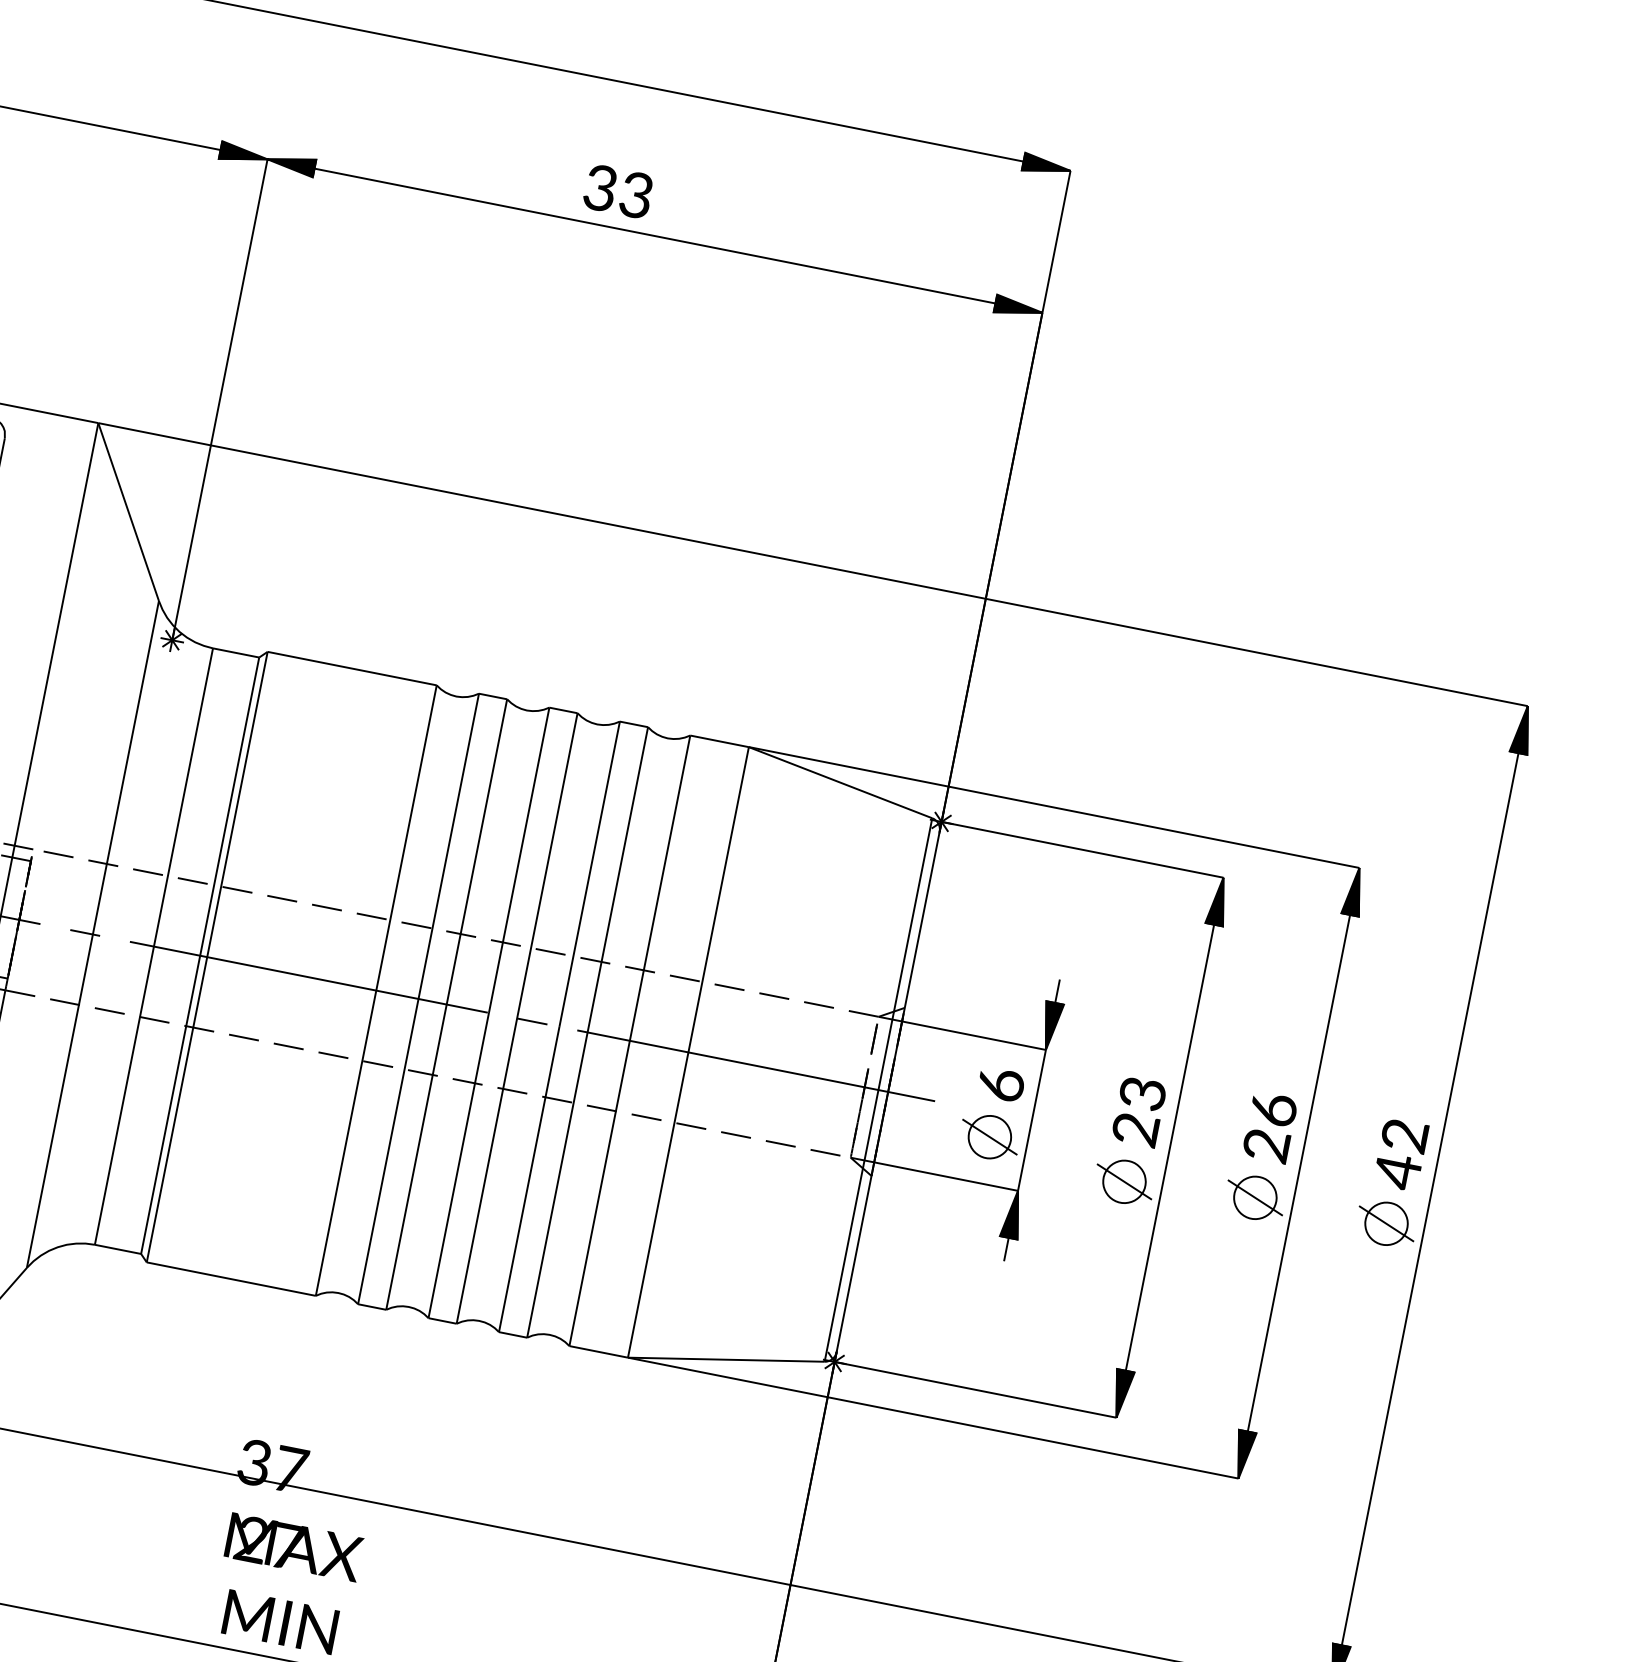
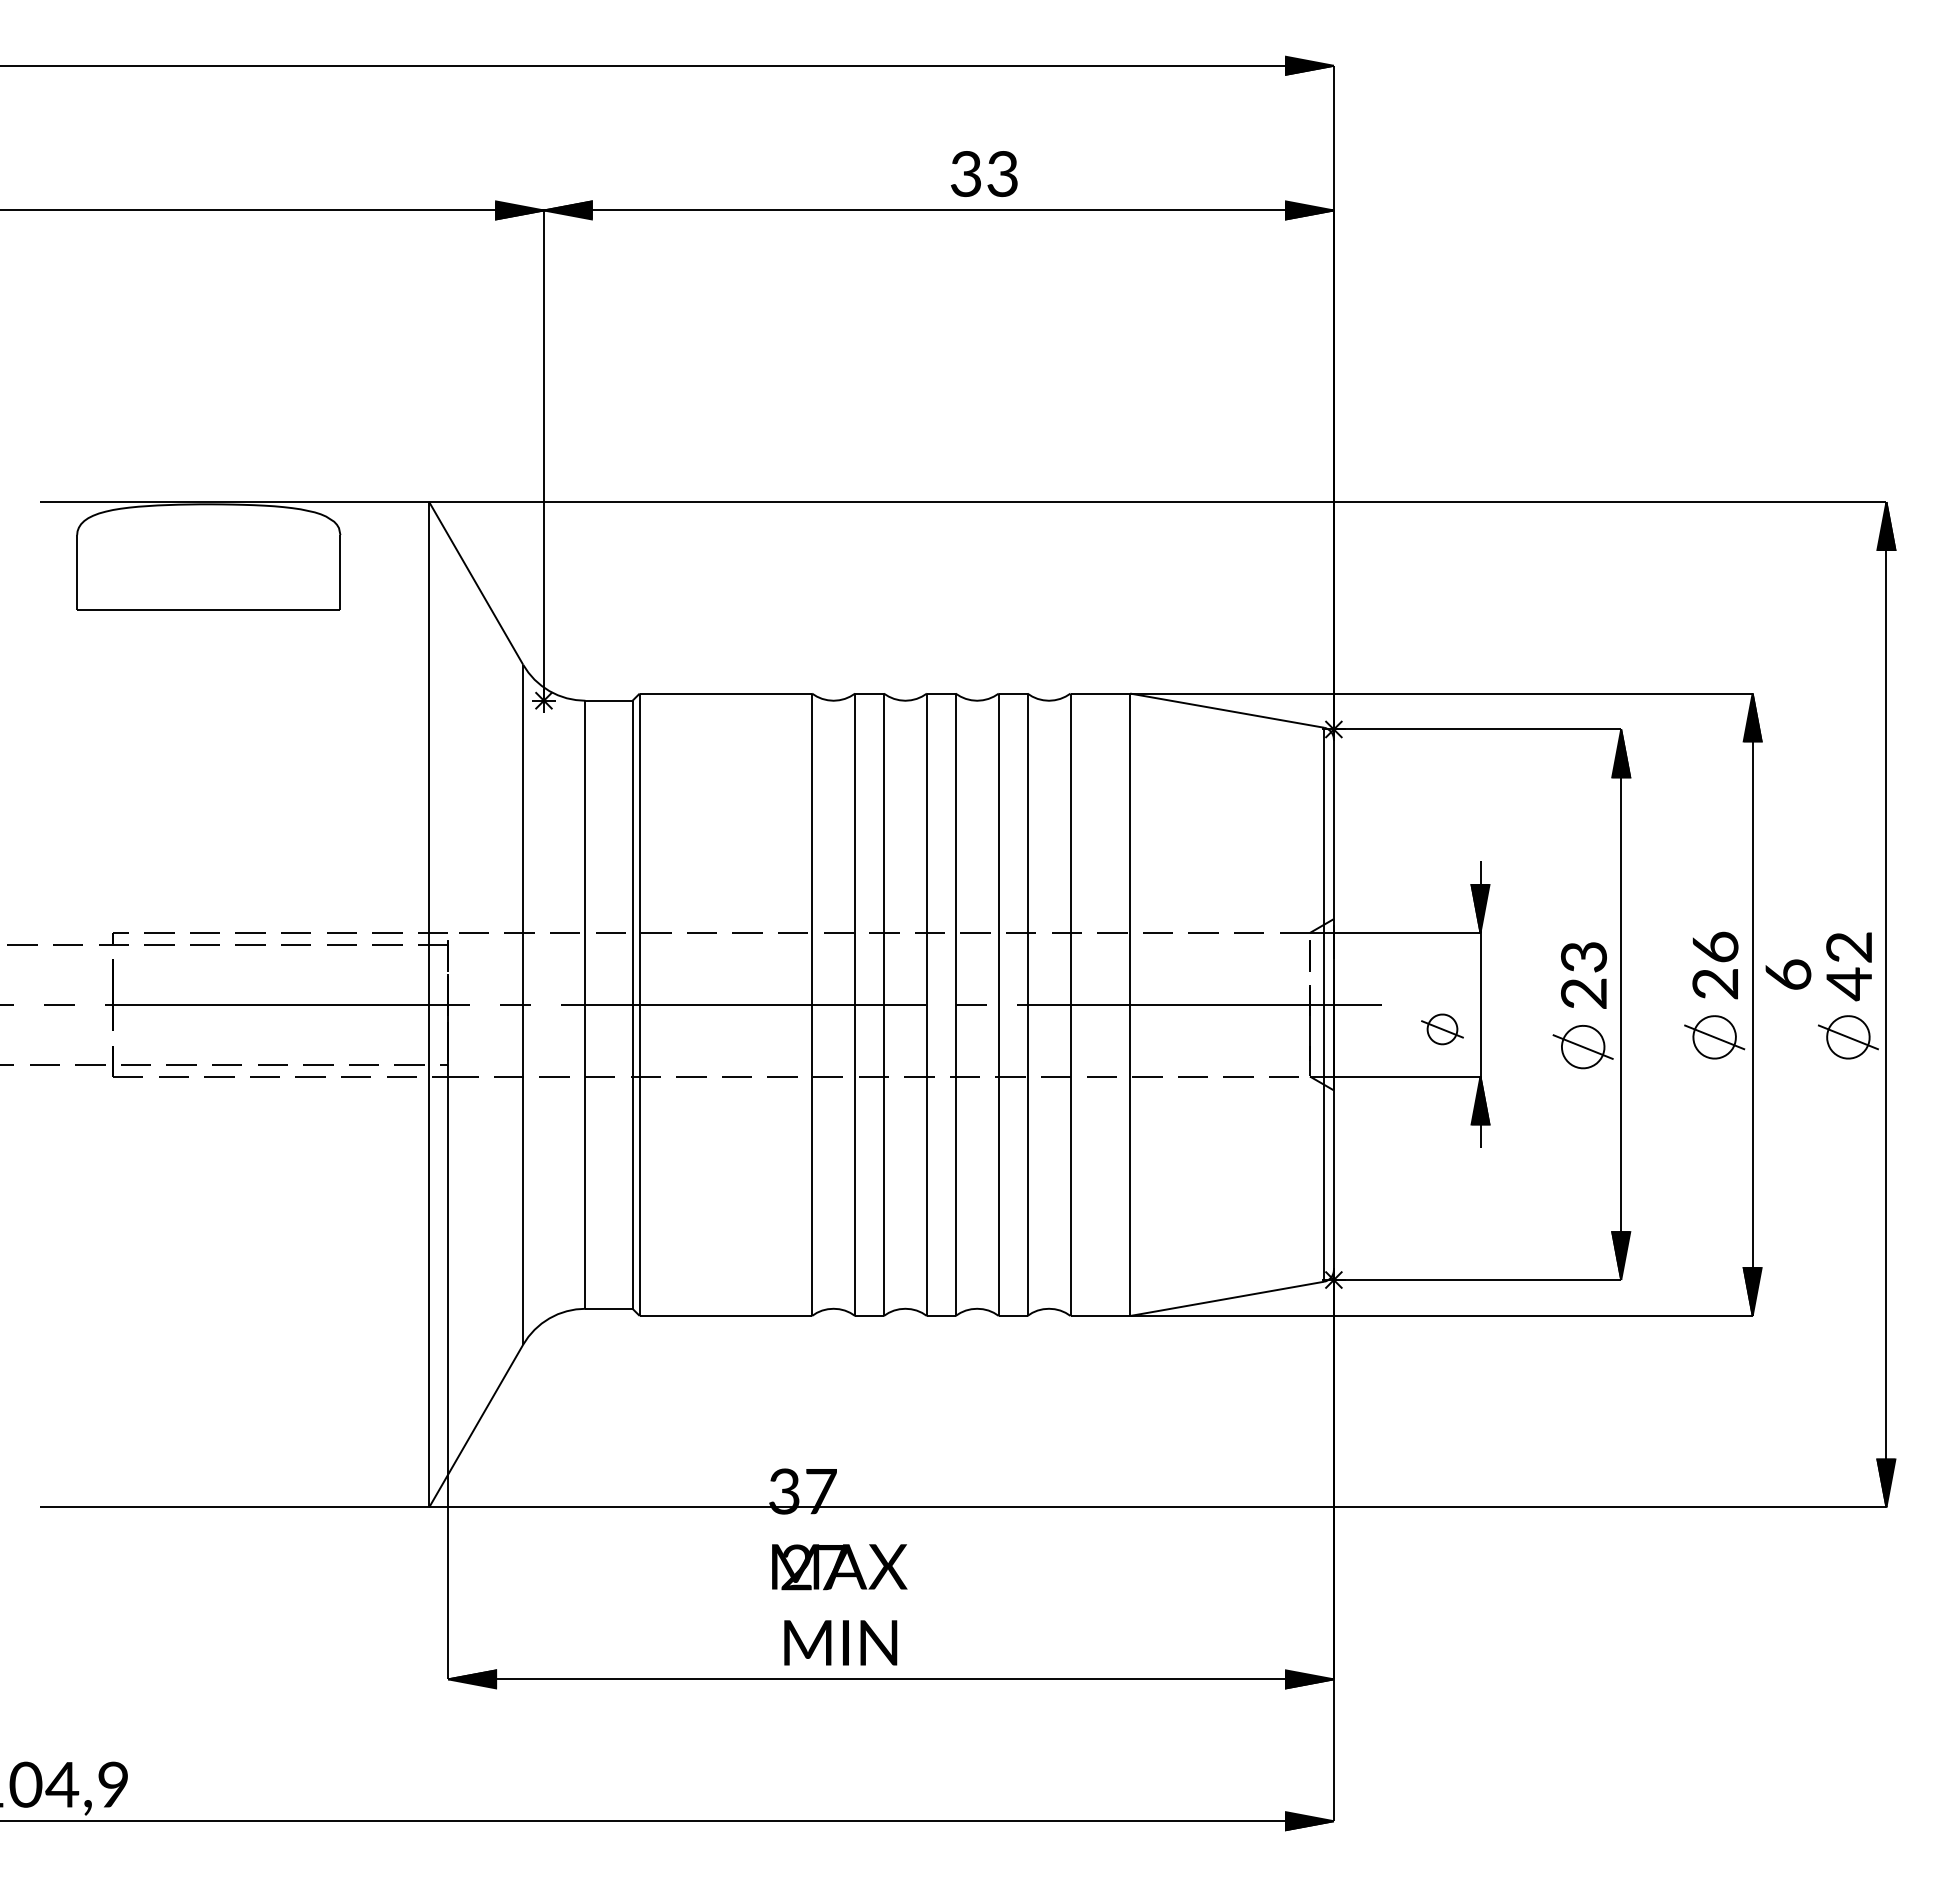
text: (618, 191) -> (984, 173), moved
text: (1001, 1084) -> (1788, 974), moved
part: (989, 1137) -> (1442, 1029), size x0.7

